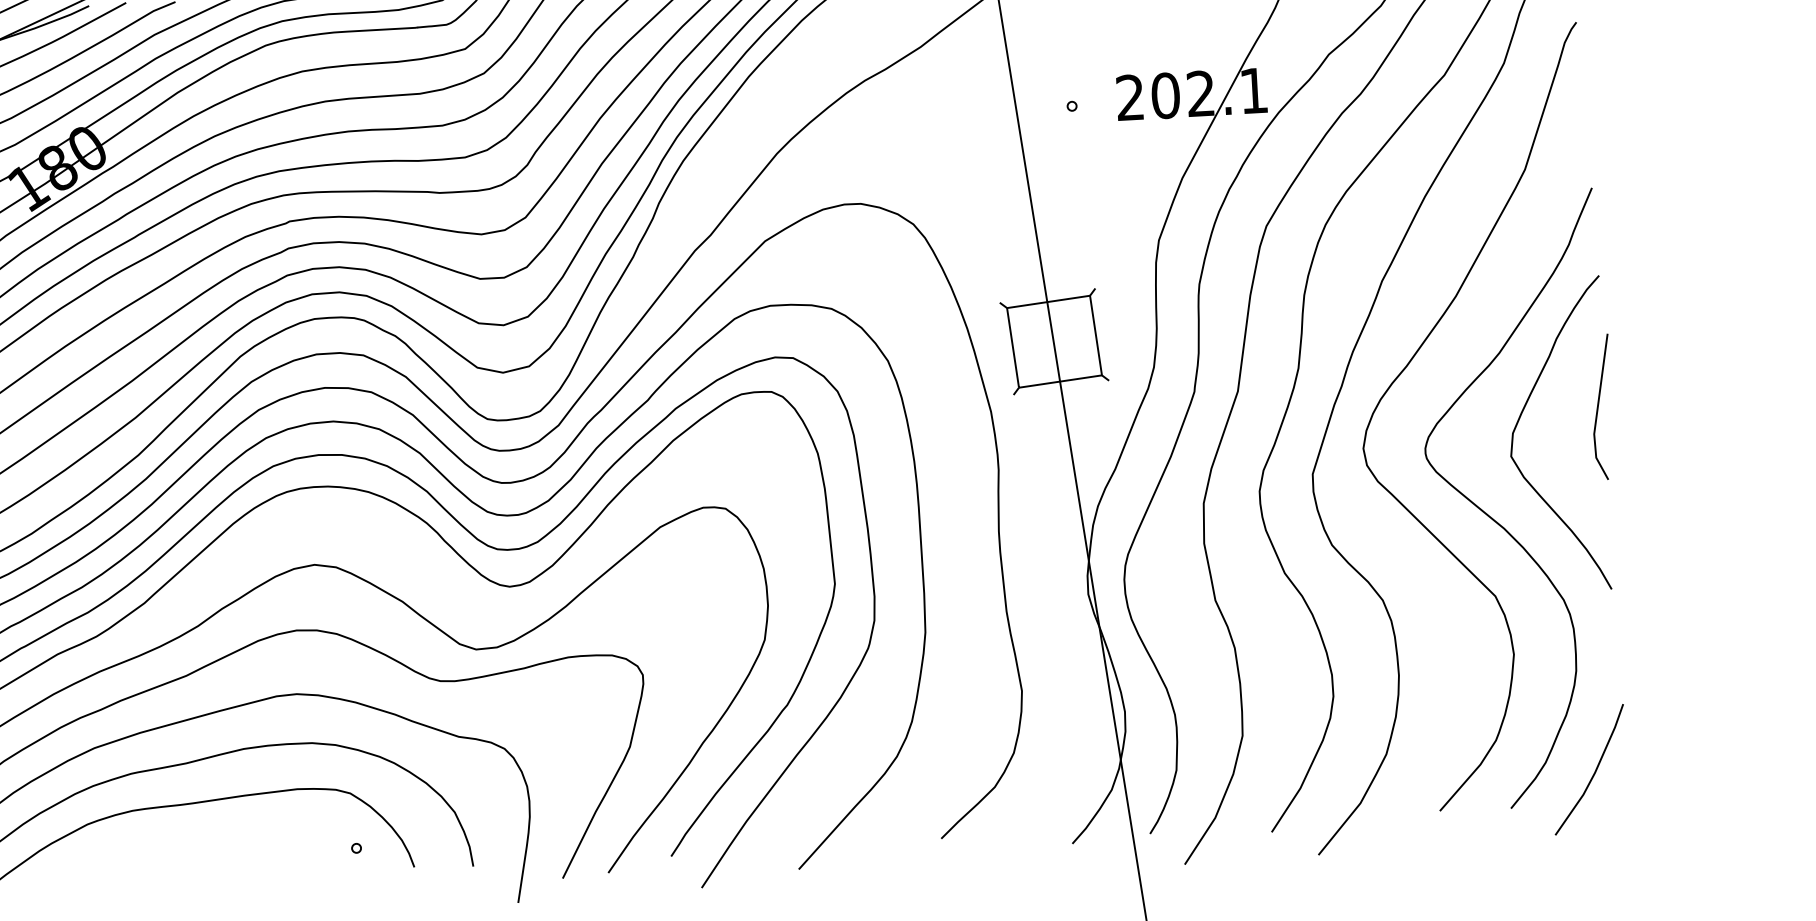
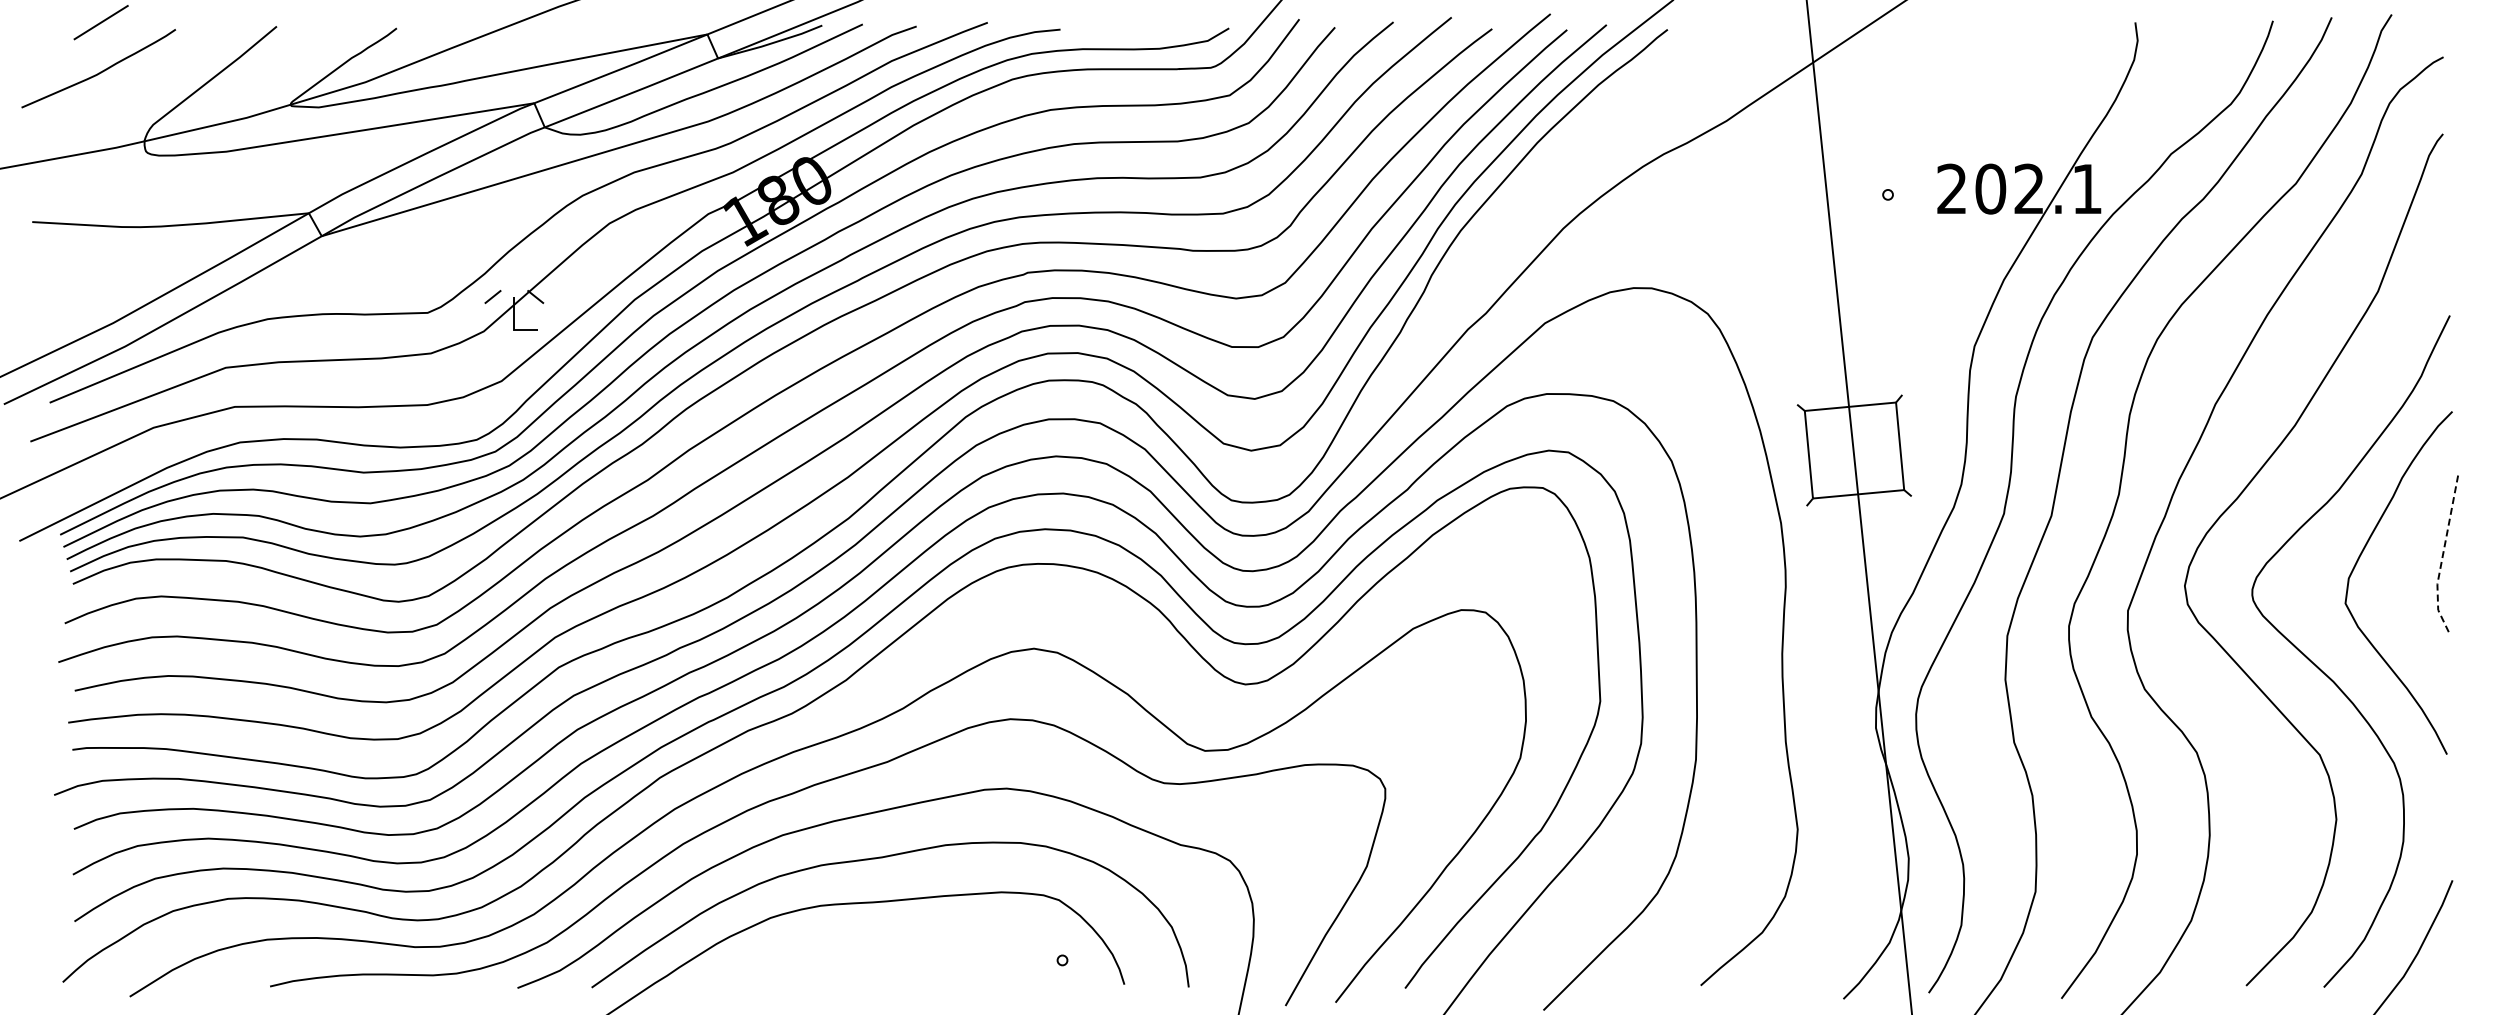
line: (1597, 409) -> (2442, 557), solid -> dashed

